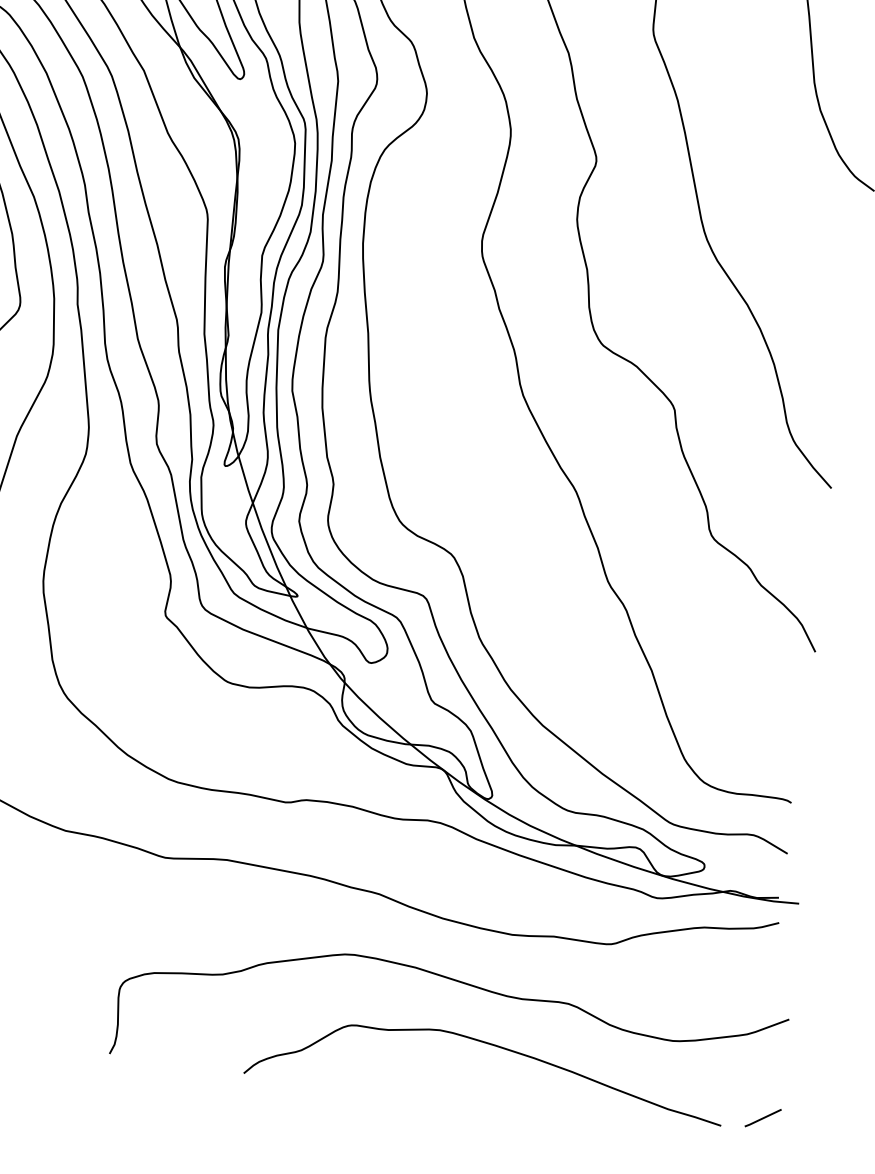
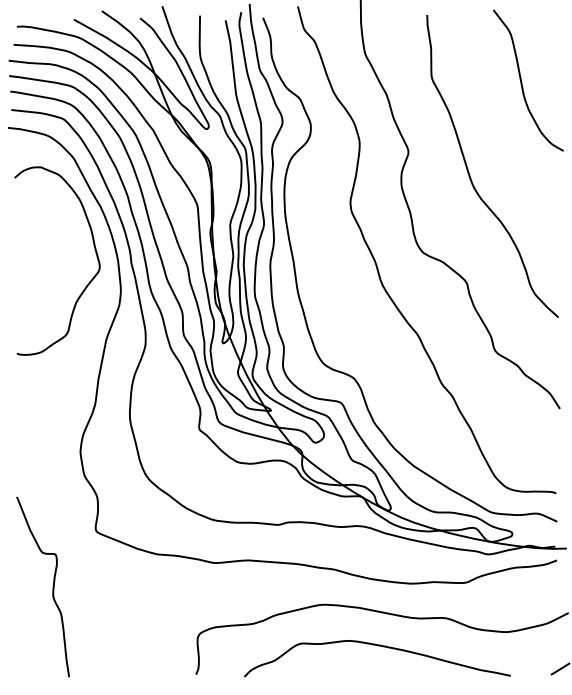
curve: (490, 1046) -> (378, 646), moved

